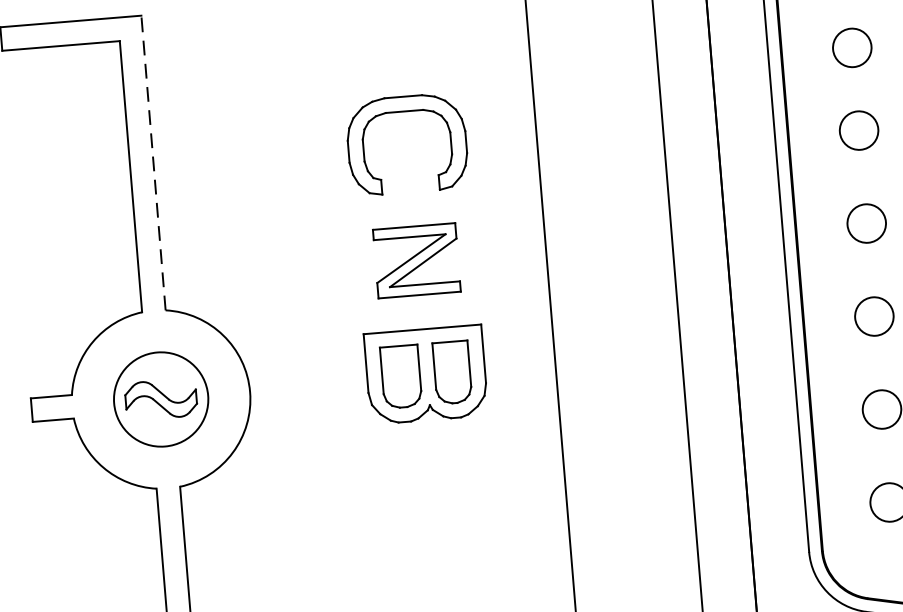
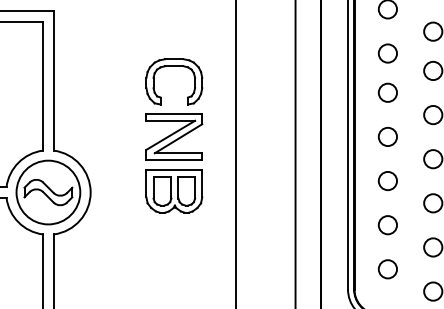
line: (154, 162) -> (54, 80), dashed -> solid
part: (417, 259) -> (174, 136), size x1.43
part: (161, 399) -> (48, 192), size x1.43

